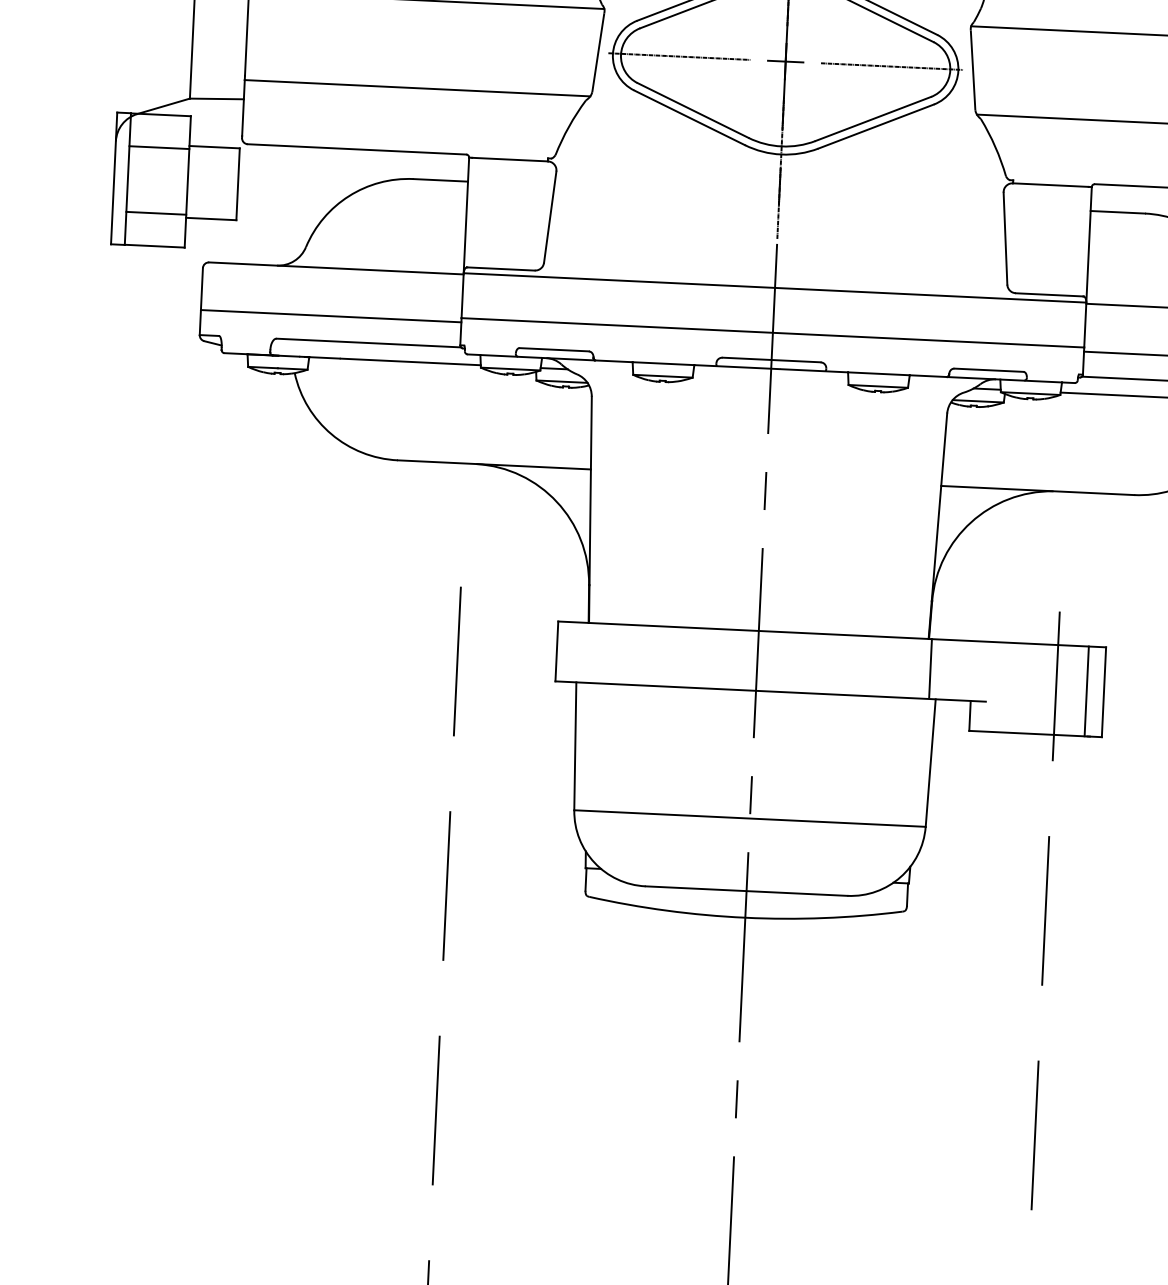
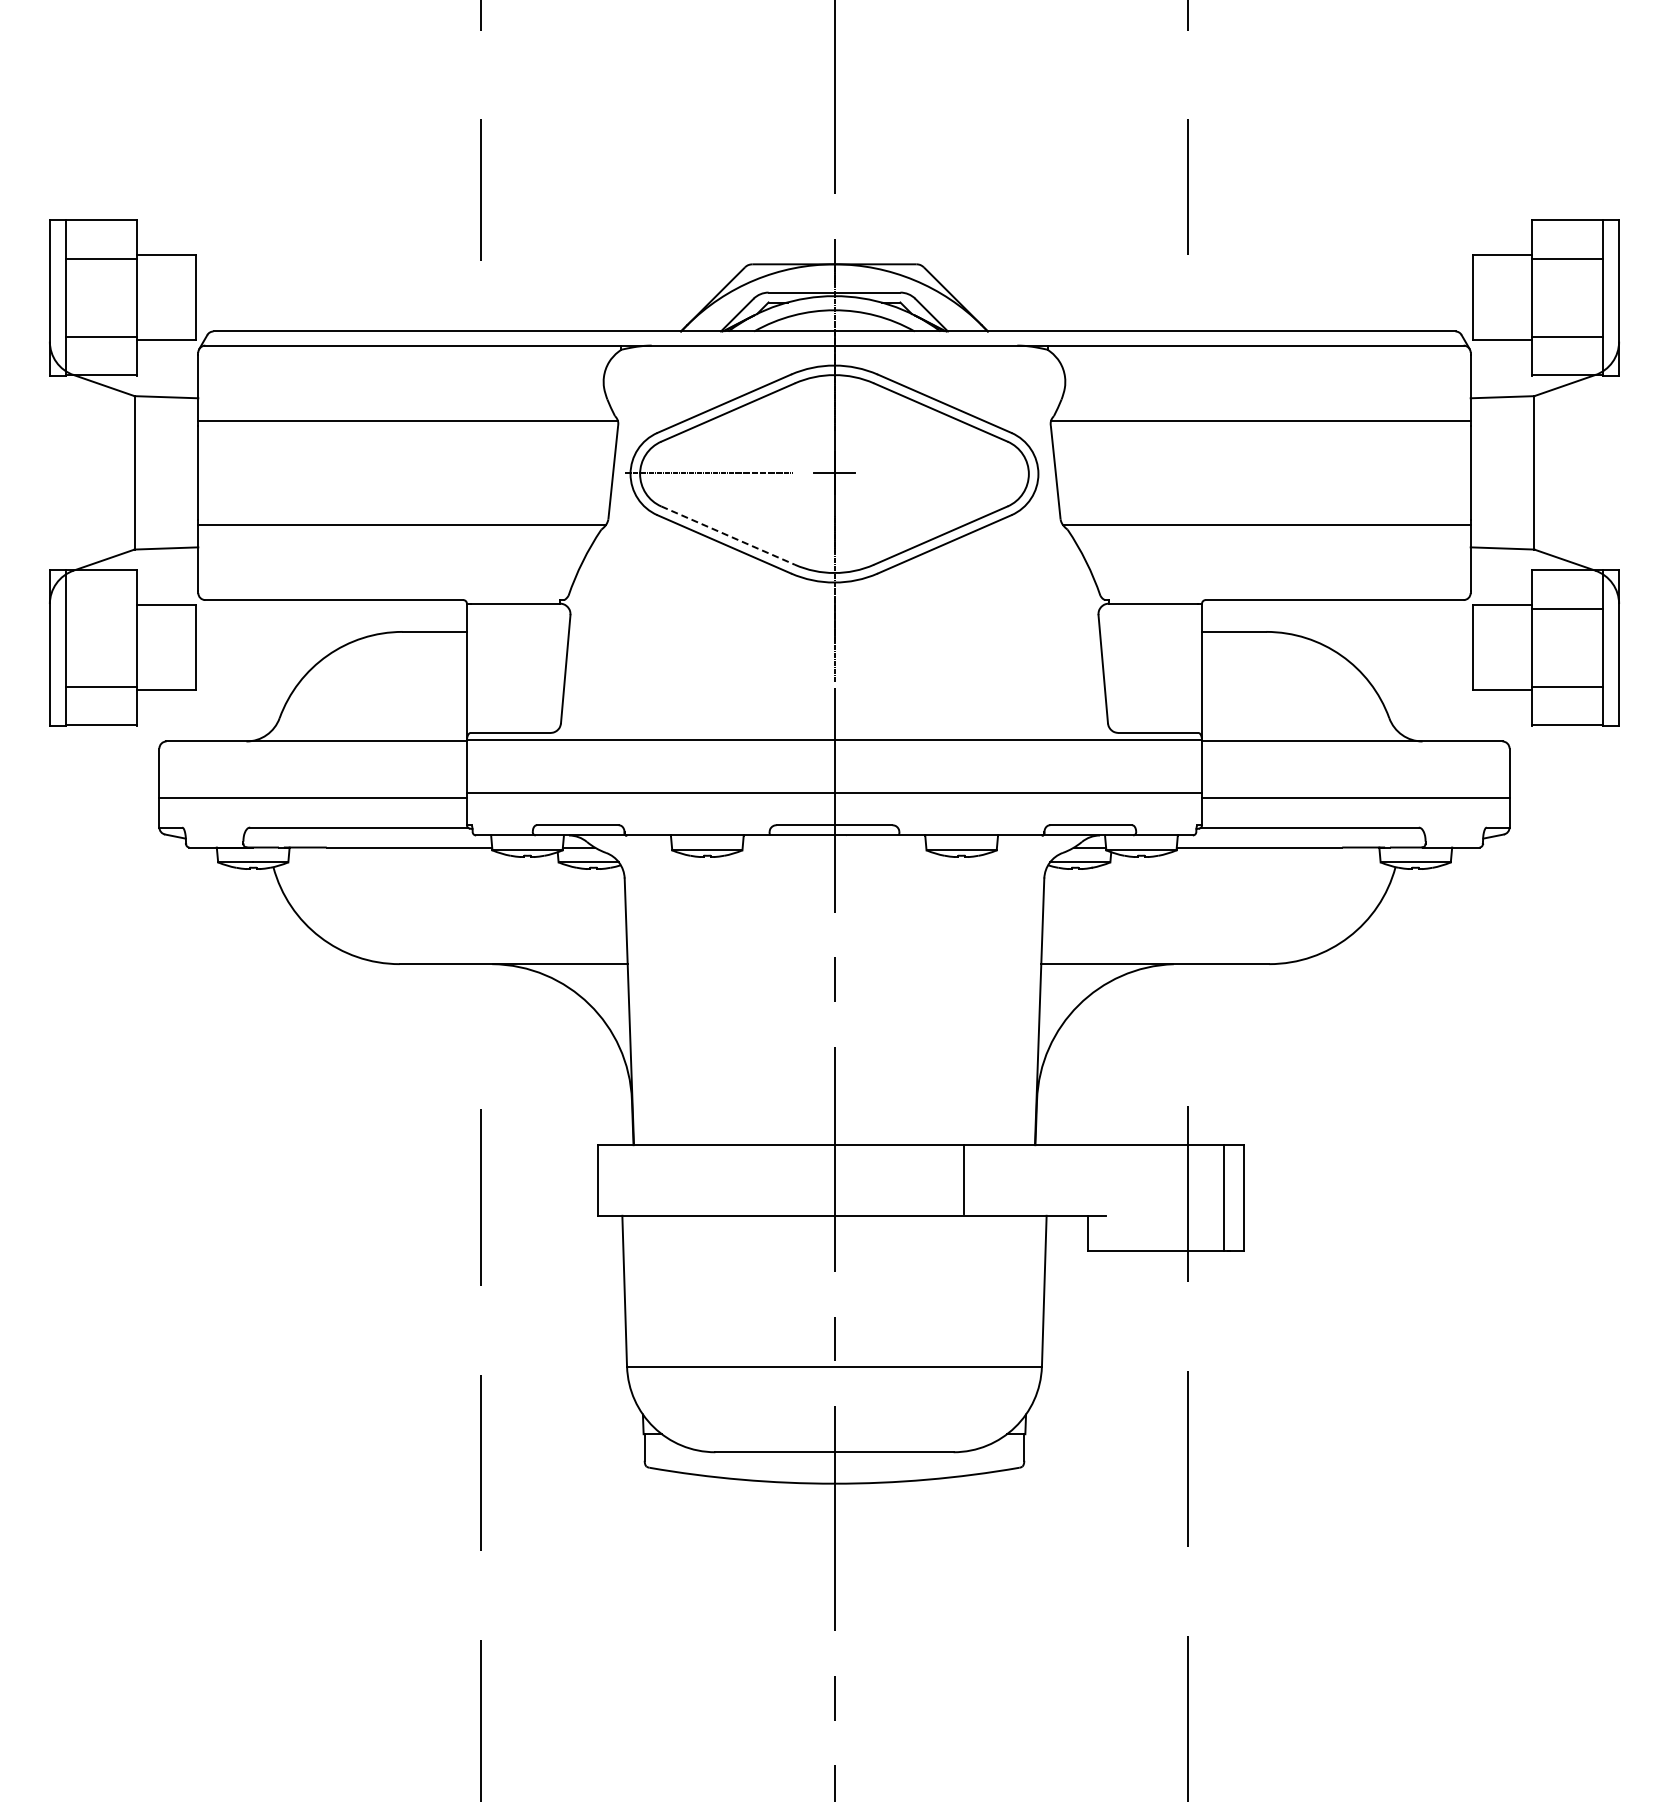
line: (891, 66) -> (959, 472), removed
line: (693, 110) -> (728, 535), solid -> dashed
line: (159, 148) -> (101, 609), removed
line: (930, 668) -> (963, 1179), moved

